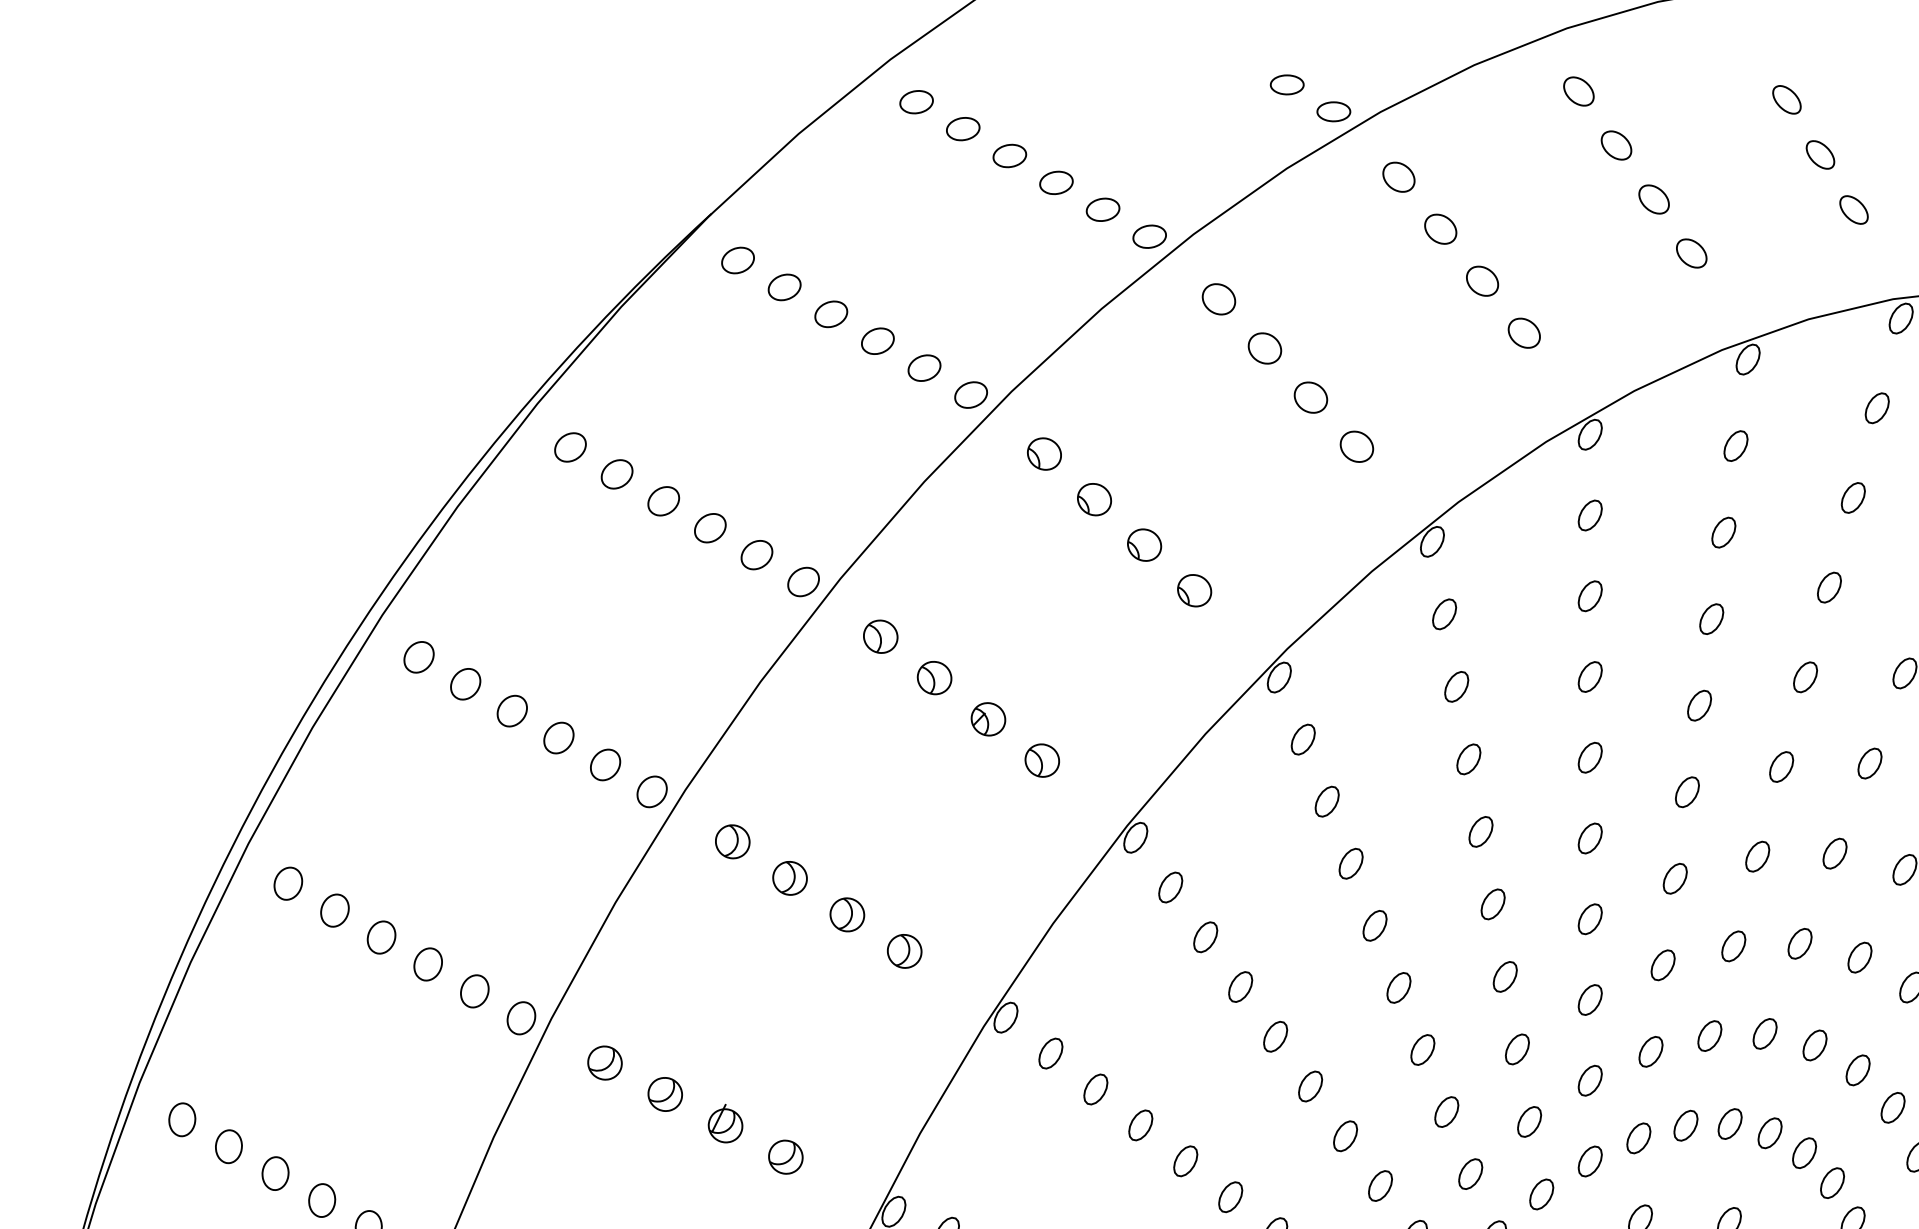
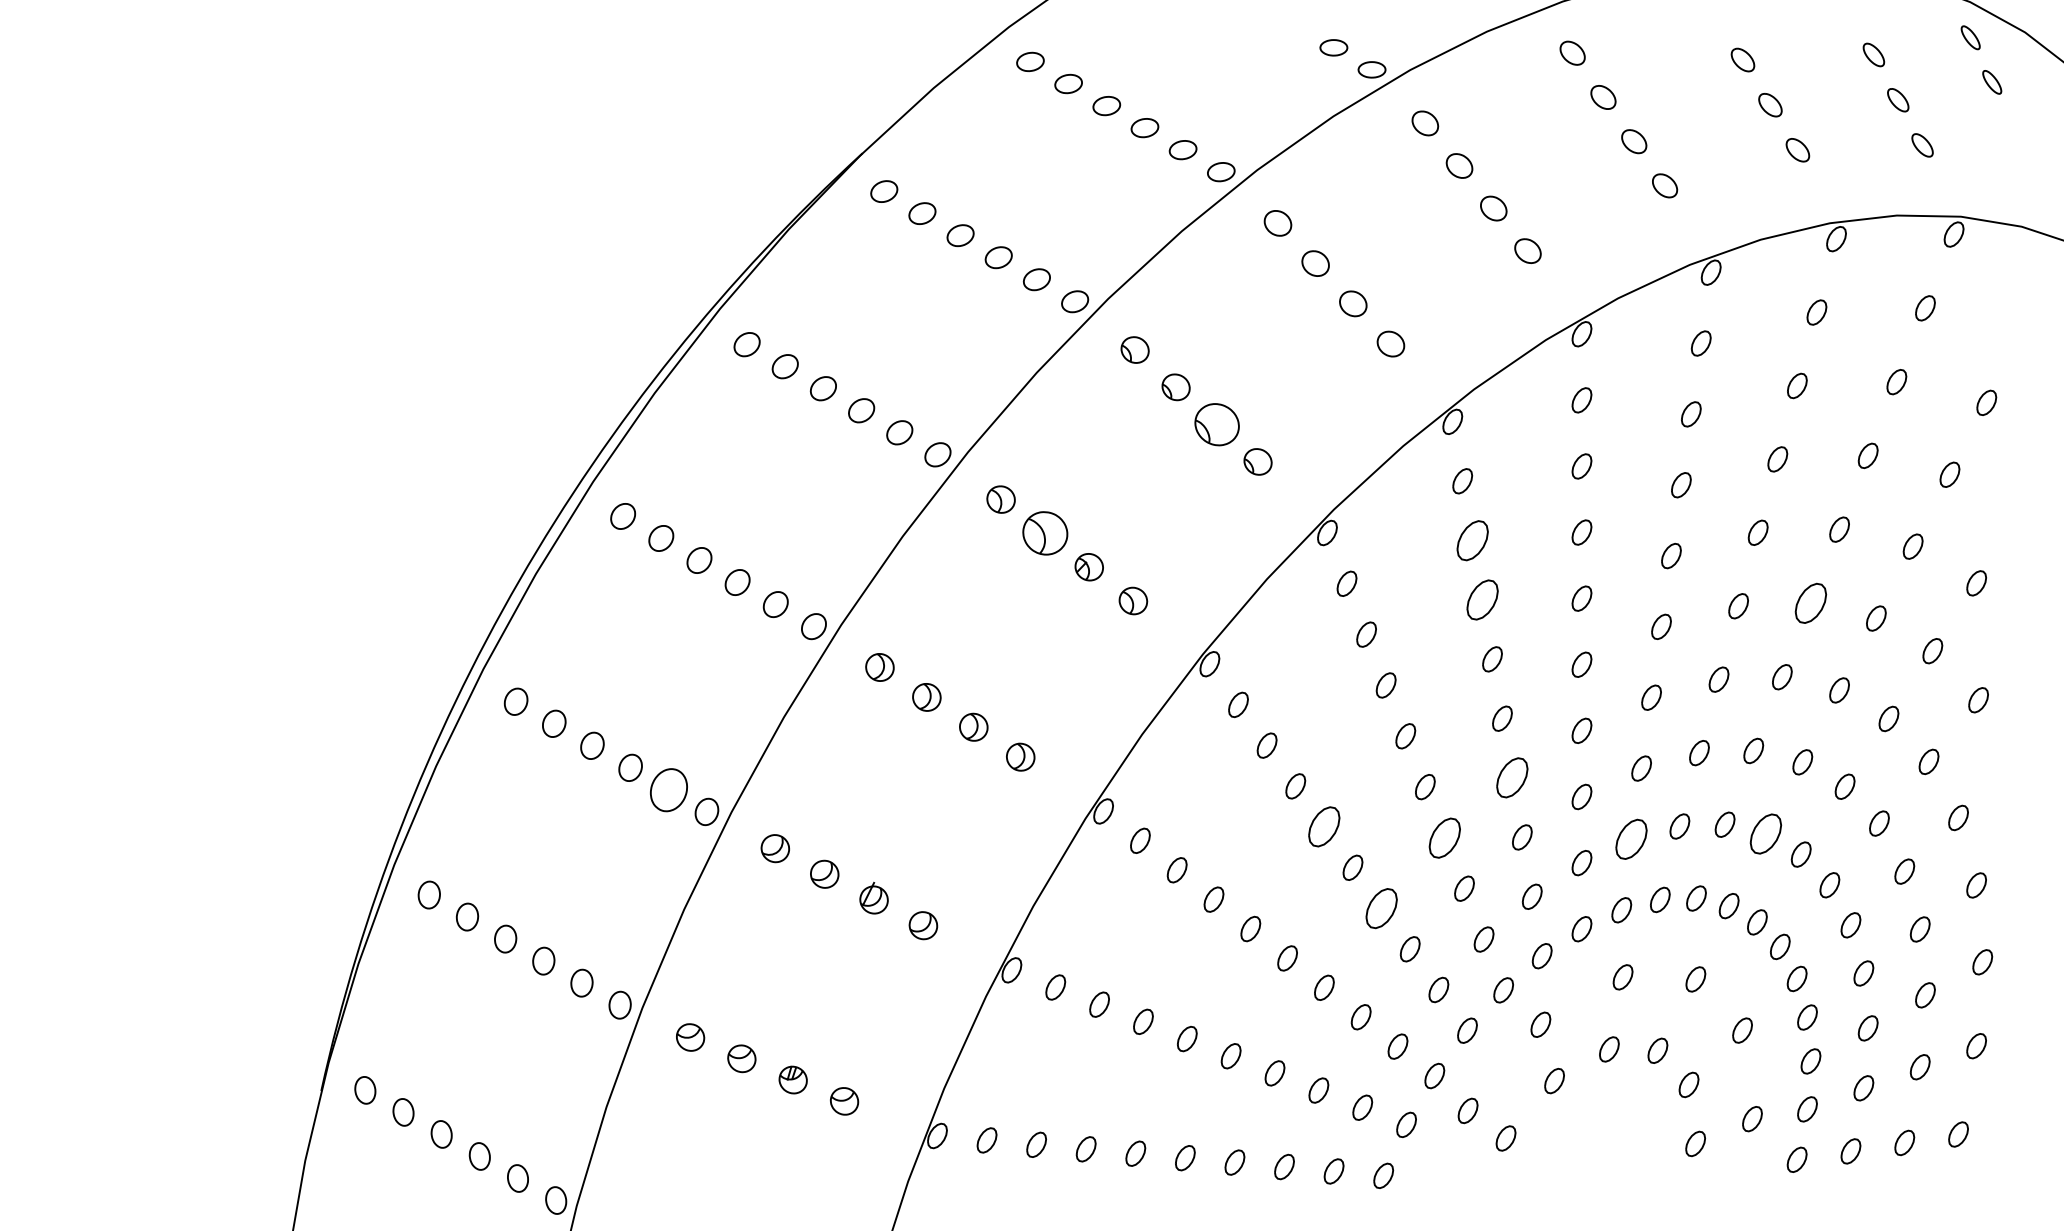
part: (1143, 545) -> (1216, 424), size x1.6
part: (933, 678) -> (1044, 533), size x1.6
part: (1456, 686) -> (1472, 540), size x1.6
part: (1468, 758) -> (1482, 599), size x1.6
part: (1869, 763) -> (1810, 603), size x1.6
part: (1505, 977) -> (1512, 778), size x1.6
part: (474, 990) -> (668, 789), size x1.6
part: (1275, 1037) -> (1324, 827), size x1.6
part: (1814, 1045) -> (1765, 834), size x1.6
part: (1422, 1049) -> (1444, 837), size x1.6
part: (1650, 1051) -> (1631, 839), size x1.6
part: (1345, 1136) -> (1381, 908), size x1.6

